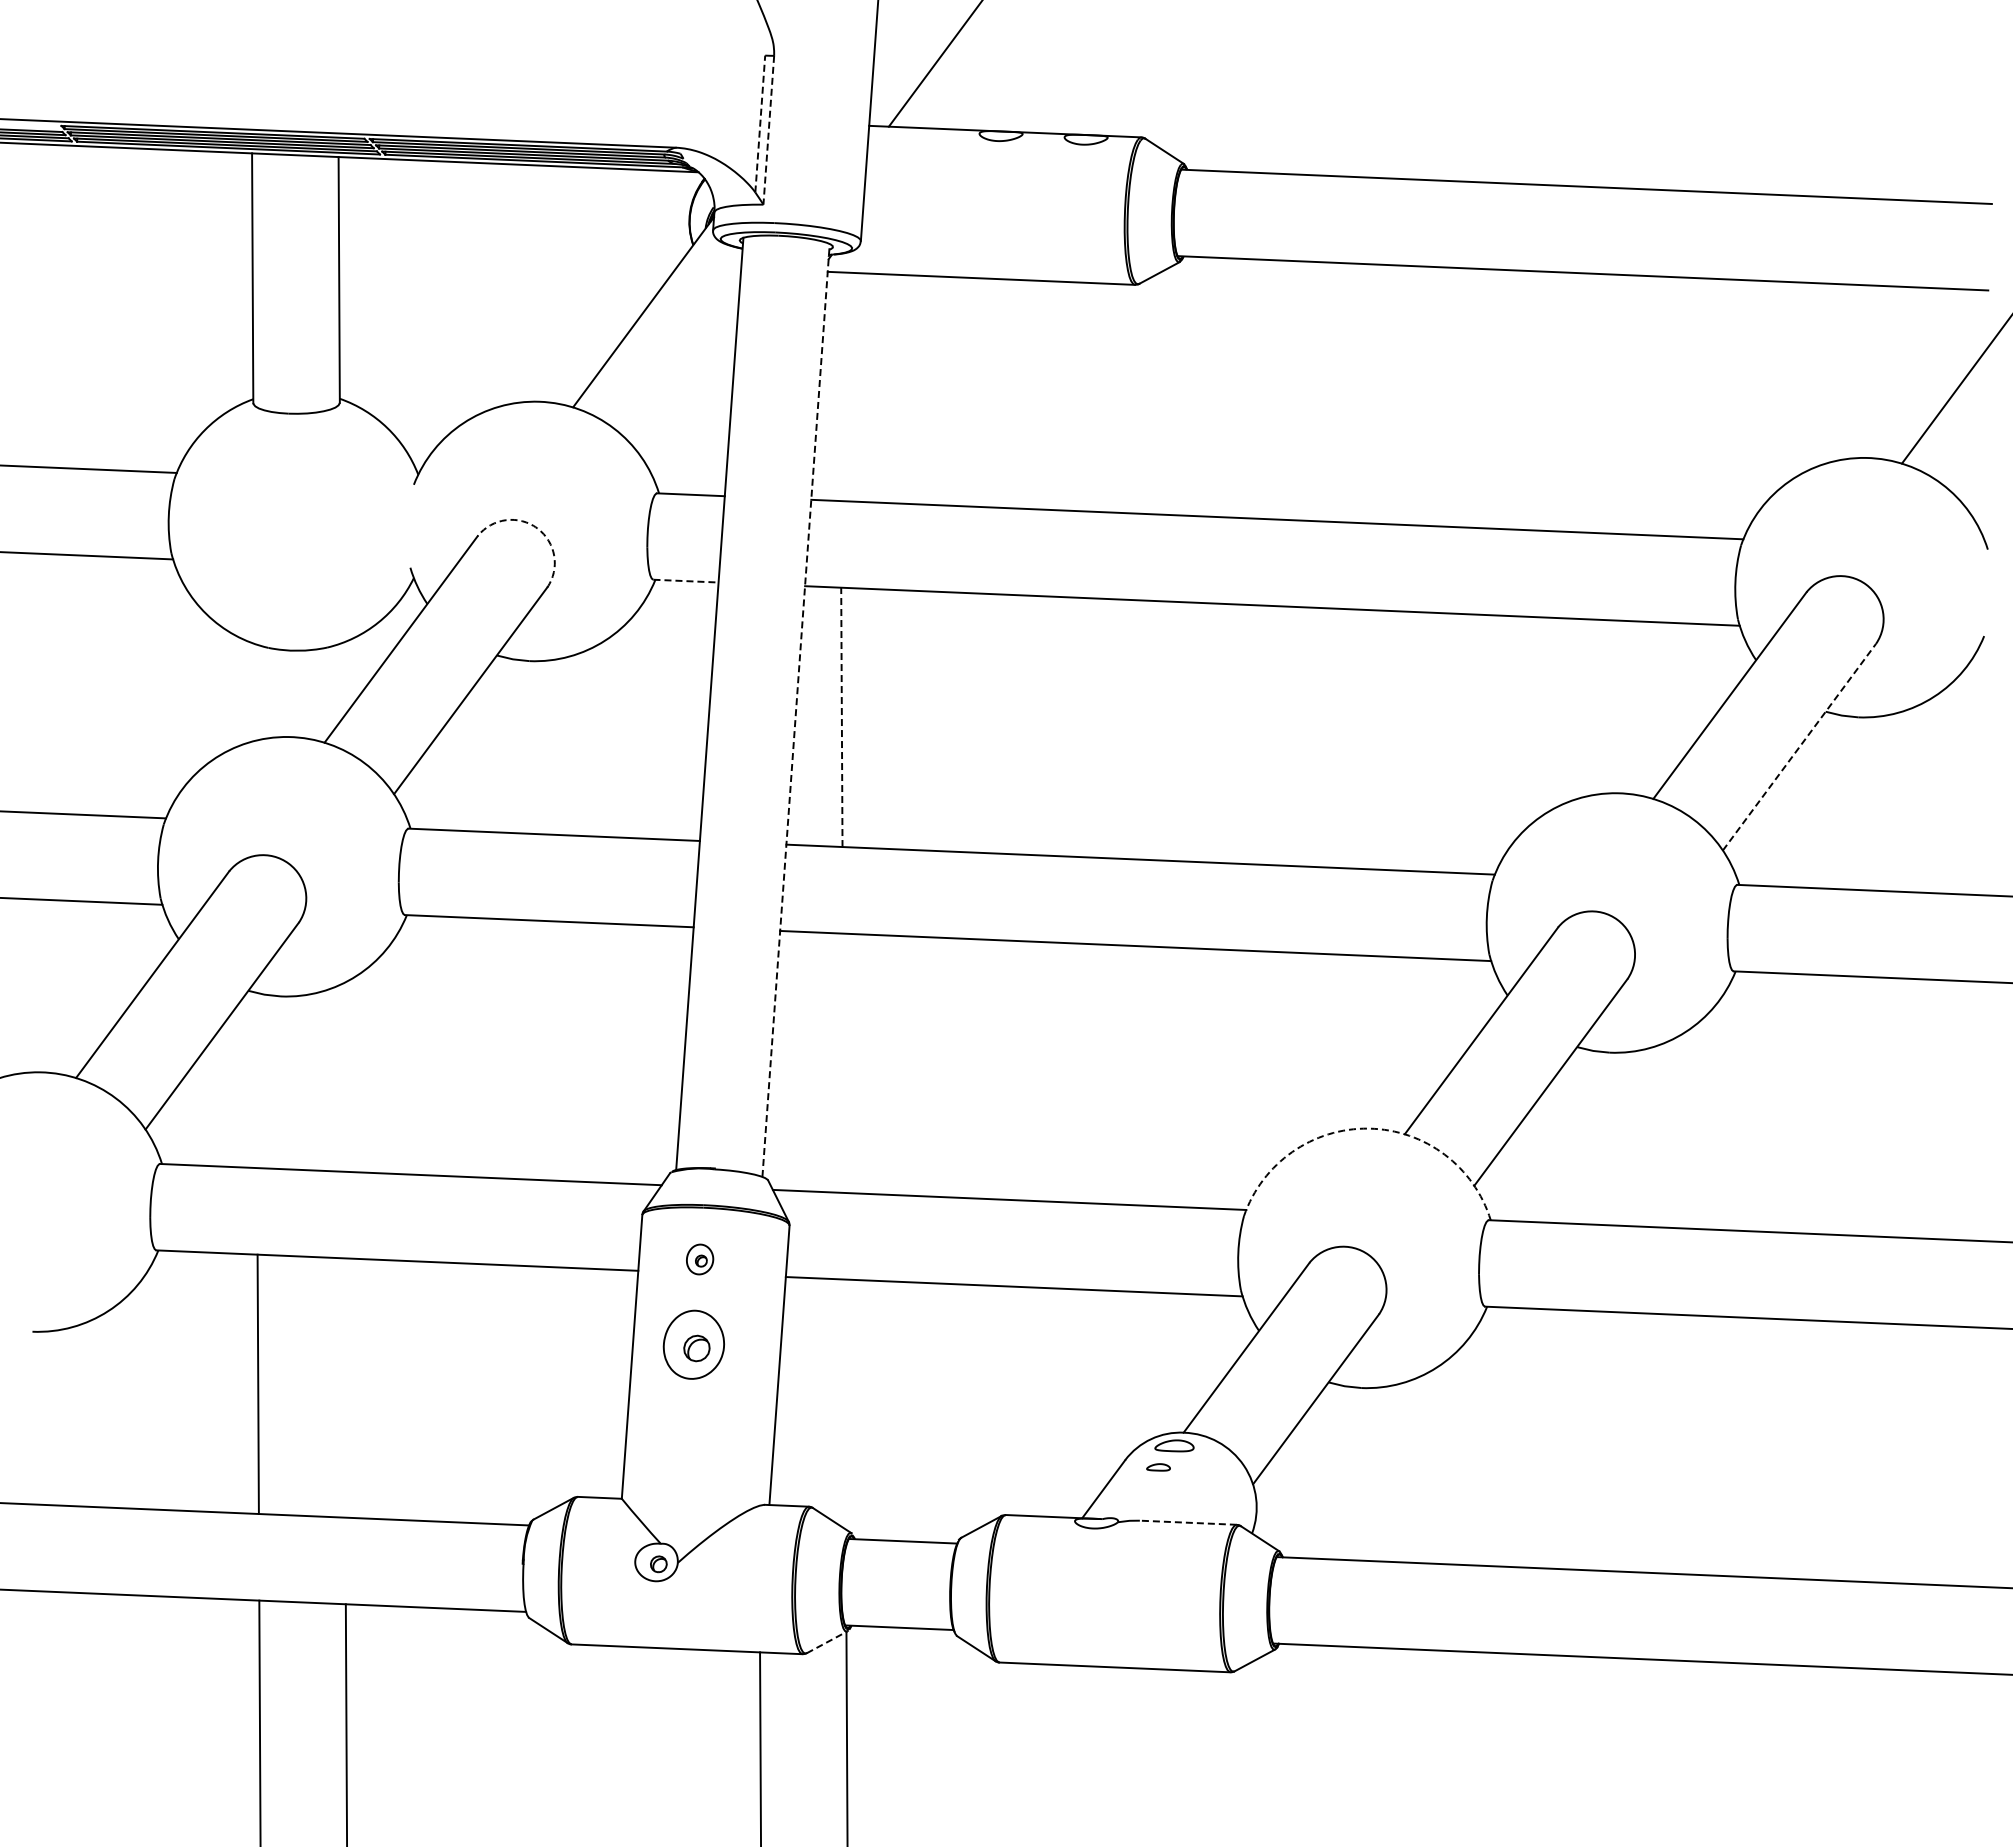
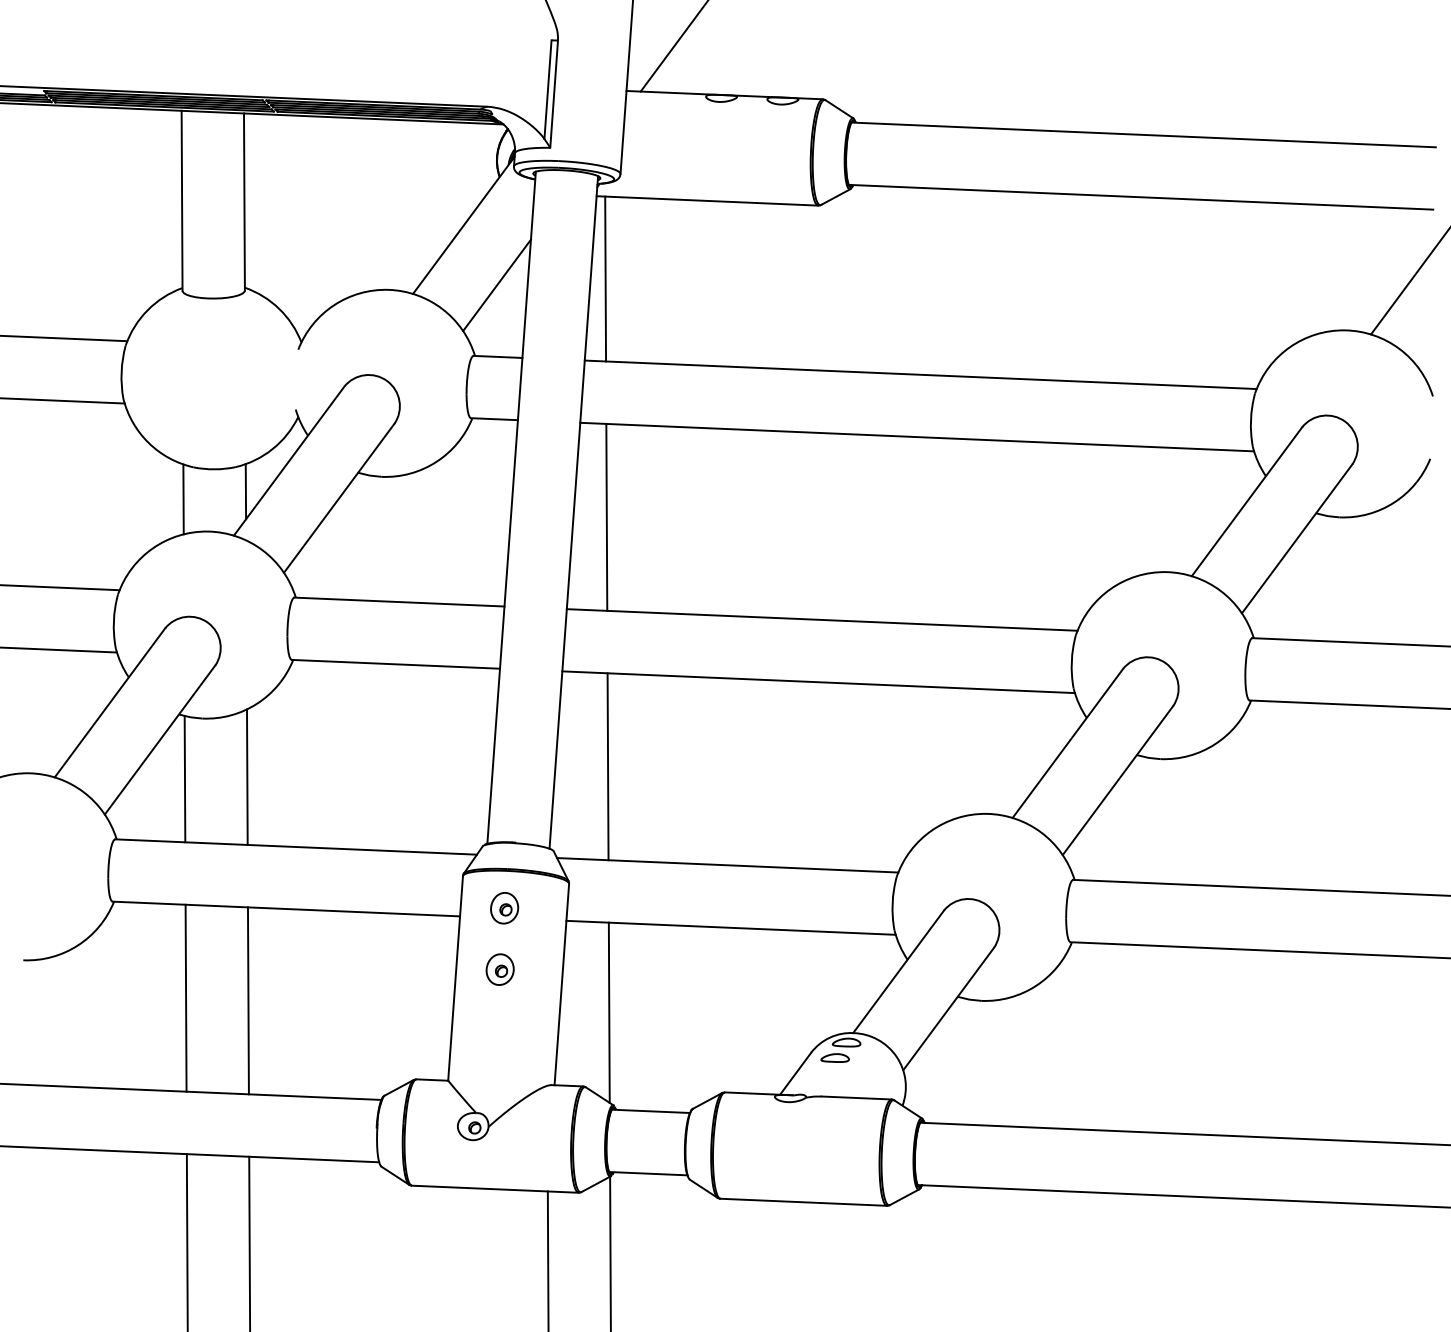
line: (760, 124) -> (548, 90), dashed -> solid
line: (768, 130) -> (553, 94), dashed -> solid
line: (839, 386) -> (605, 278), added
line: (689, 395) -> (496, 285), added
arc: (537, 528) -> (387, 381), dashed -> solid
line: (686, 581) -> (494, 419), dashed -> solid
line: (341, 681) -> (246, 491), added
line: (254, 691) -> (183, 498), added
line: (796, 710) -> (574, 512), dashed -> solid
line: (841, 717) -> (606, 517), dashed -> solid
line: (1799, 747) -> (1297, 539), dashed -> solid
line: (843, 1062) -> (607, 766), added
line: (342, 1077) -> (246, 777), added
line: (256, 1080) -> (184, 779), added
arc: (1368, 1128) -> (986, 813), dashed -> solid
part: (699, 1259) -> (504, 908), size x1.43
part: (693, 1344) -> (499, 969), size x0.62
line: (344, 1387) -> (248, 1000), added
line: (844, 1404) -> (608, 1012), added
part: (1158, 1467) -> (835, 1058), size x1.67
line: (1188, 1522) -> (856, 1097), dashed -> solid
line: (827, 1642) -> (596, 1184), dashed -> solid

